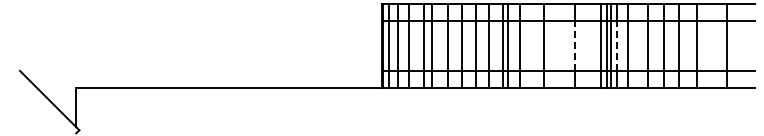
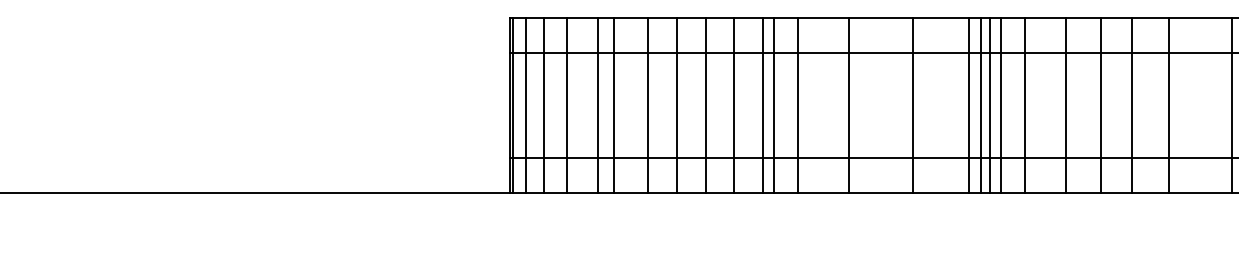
line: (574, 45) -> (912, 103), dashed -> solid
line: (616, 45) -> (1000, 103), dashed -> solid

